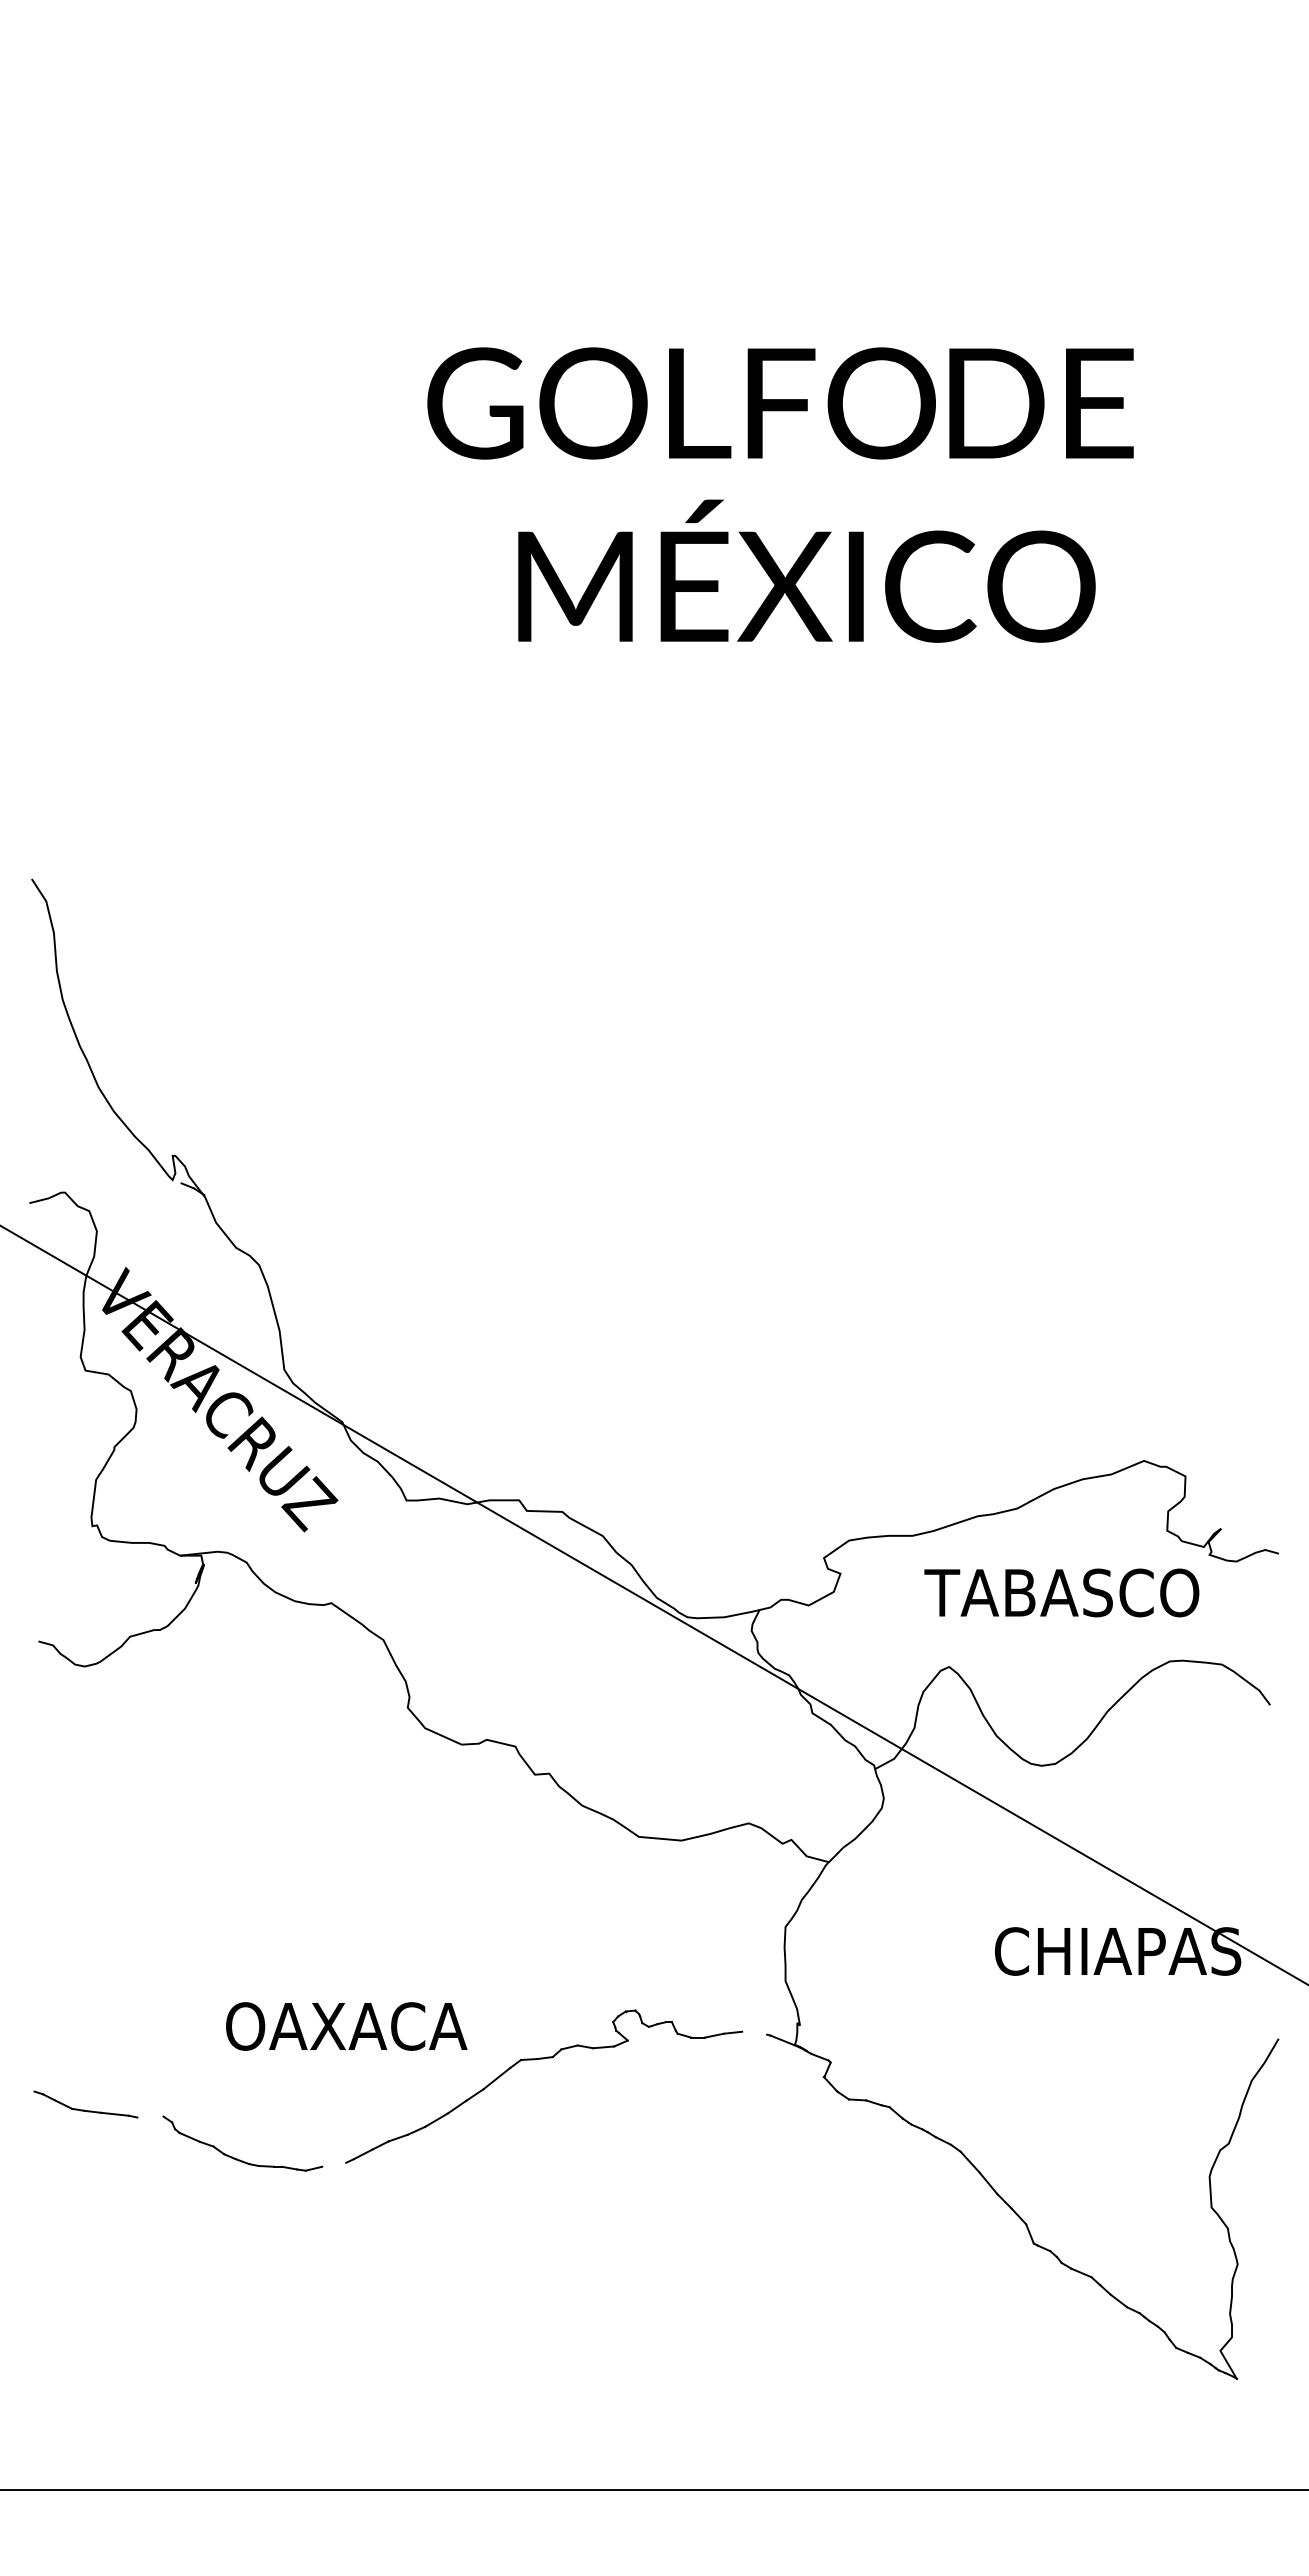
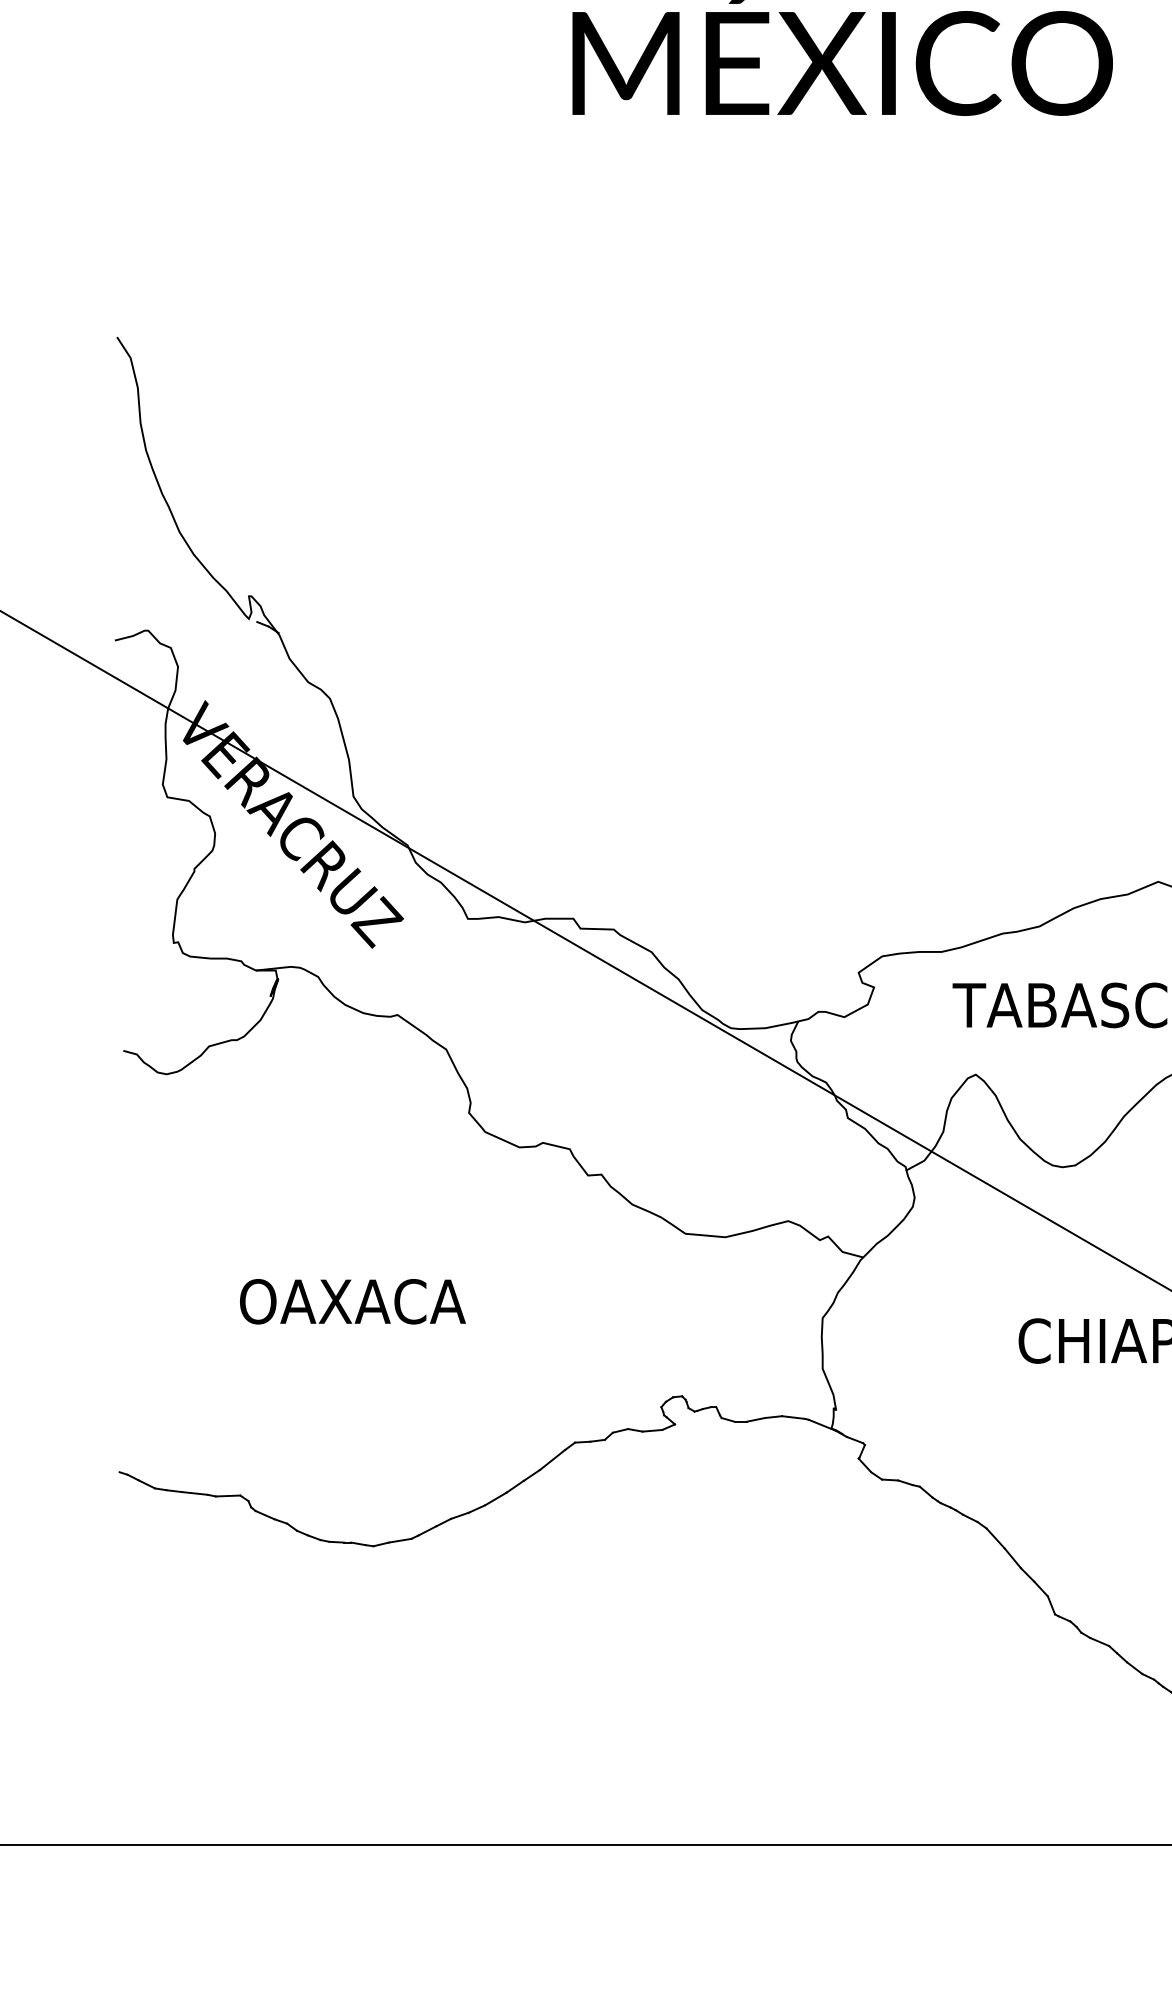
text: (346, 2026) -> (352, 1301), moved
line: (754, 2032) -> (793, 1416), added
line: (150, 2116) -> (228, 1495), added
line: (334, 2164) -> (400, 1540), added

